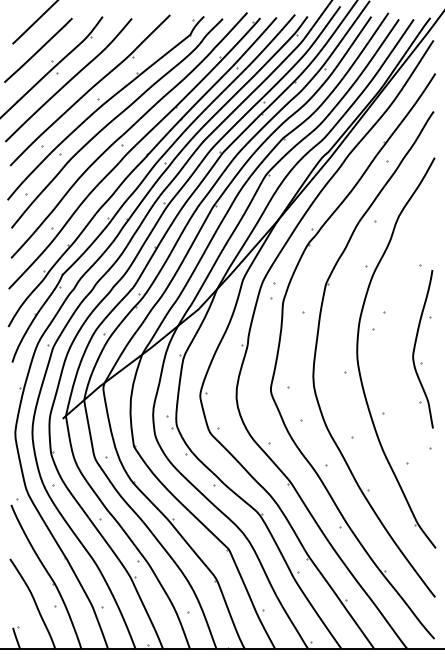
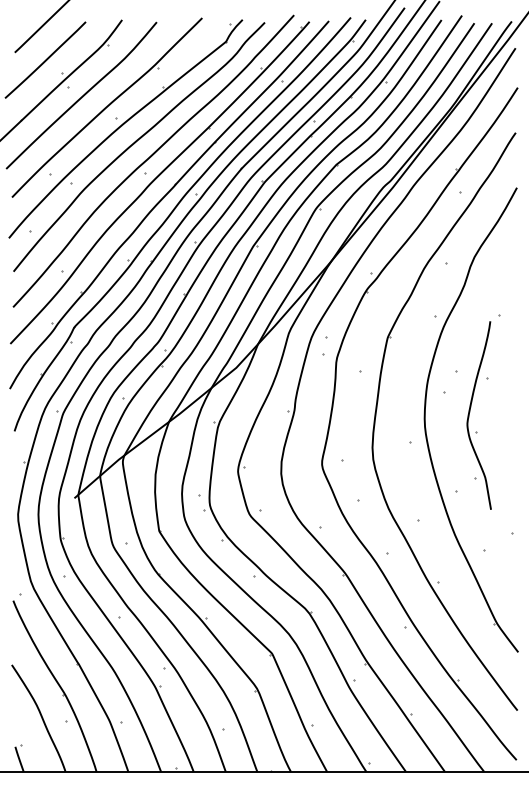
part: (415, 348) -> (470, 414), moved

